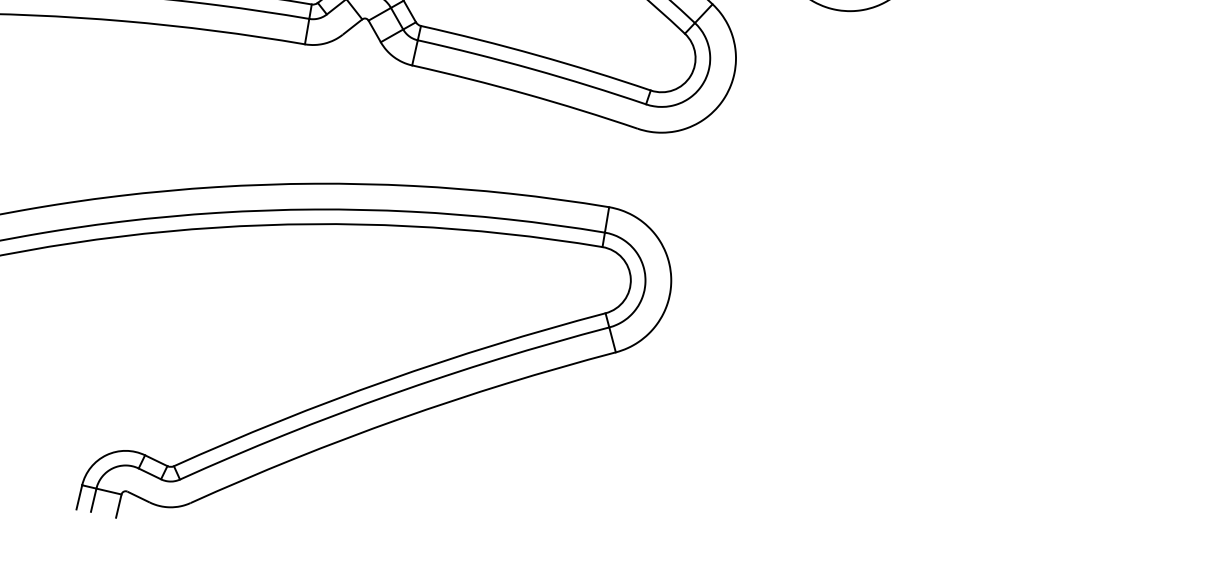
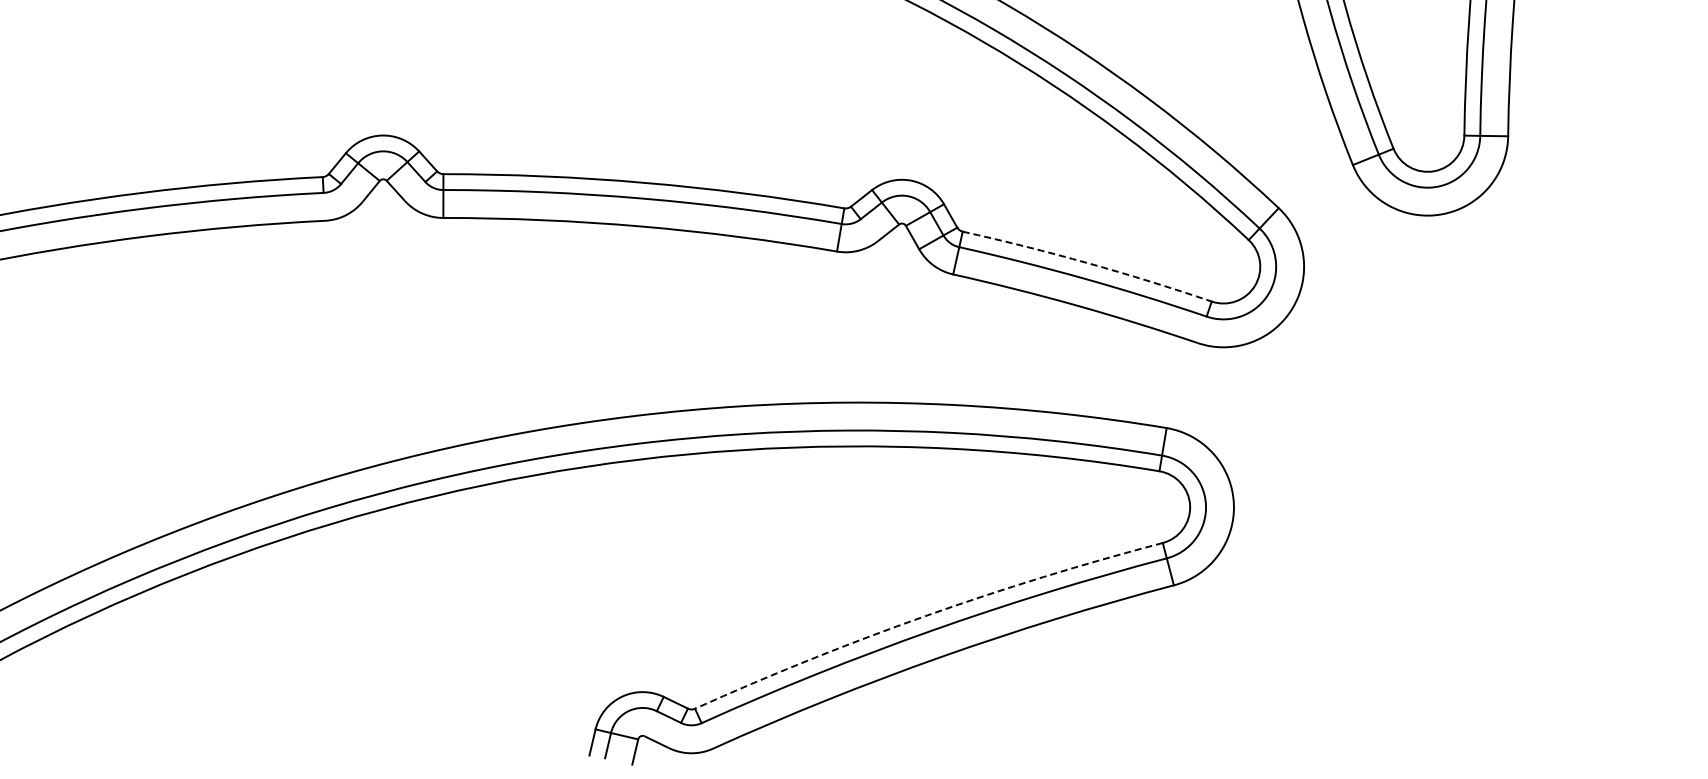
arc: (537, 55) -> (1088, 263), solid -> dashed
arc: (386, 381) -> (925, 616), solid -> dashed

